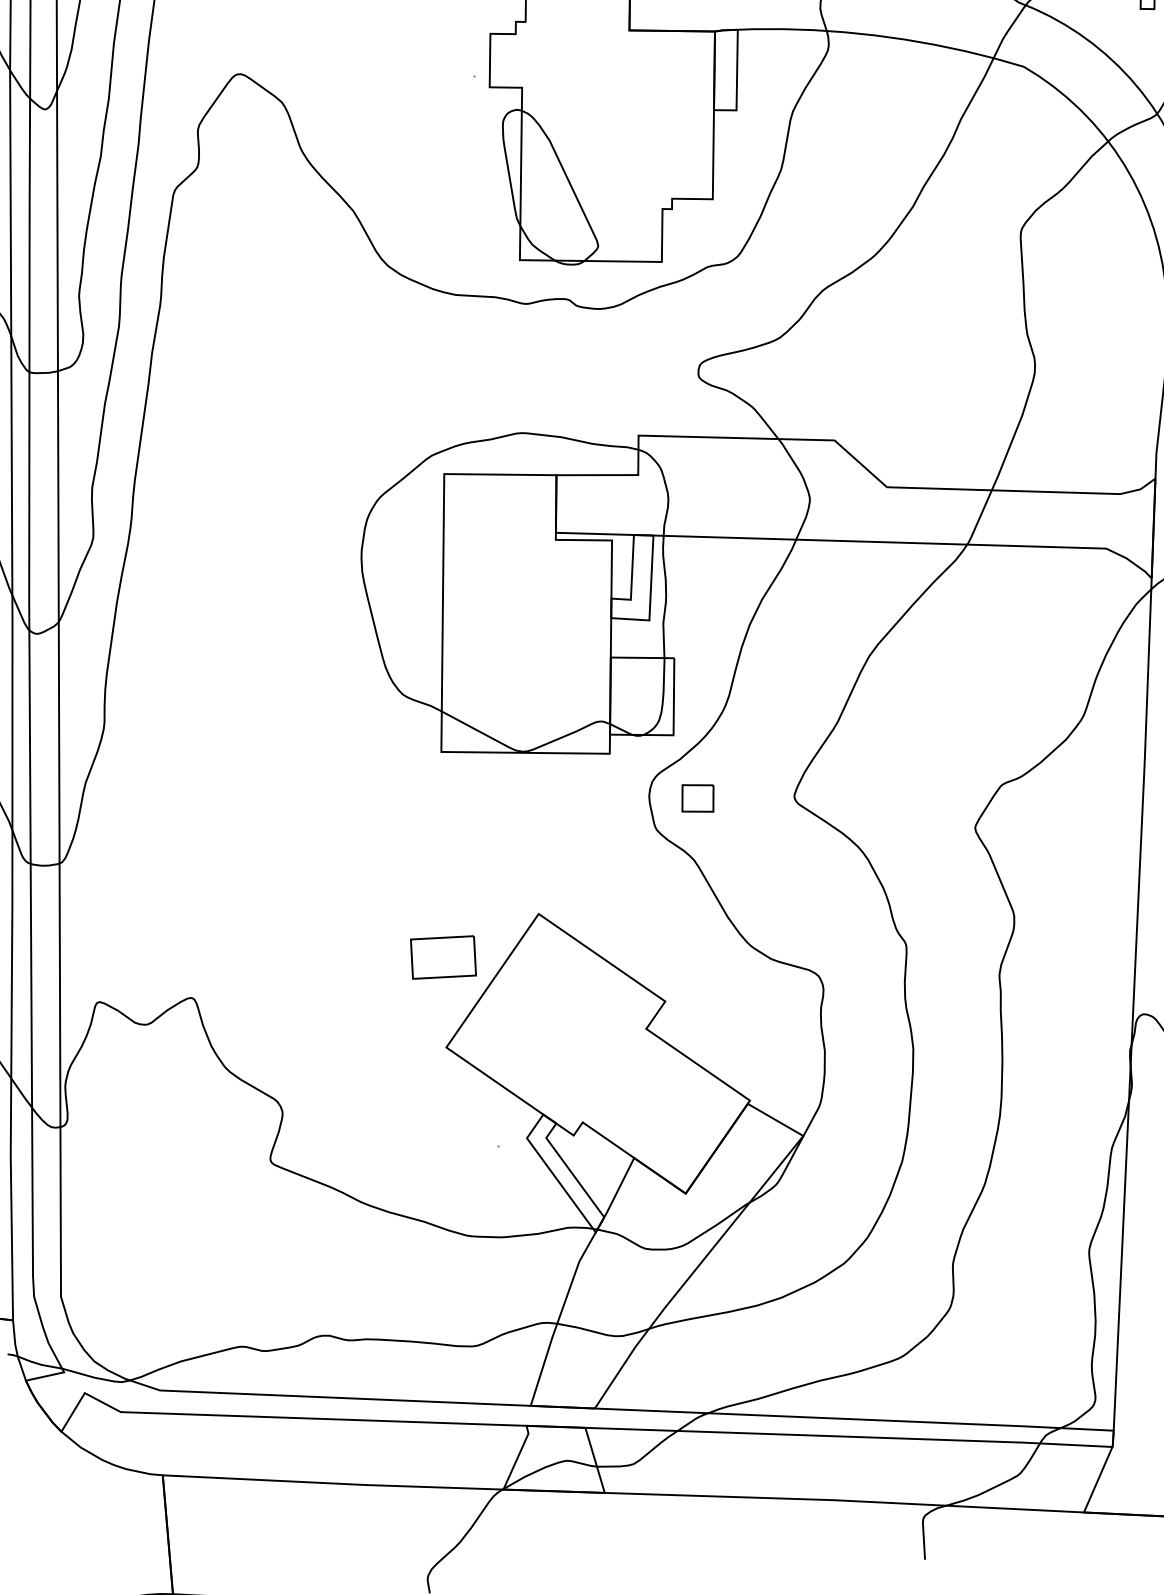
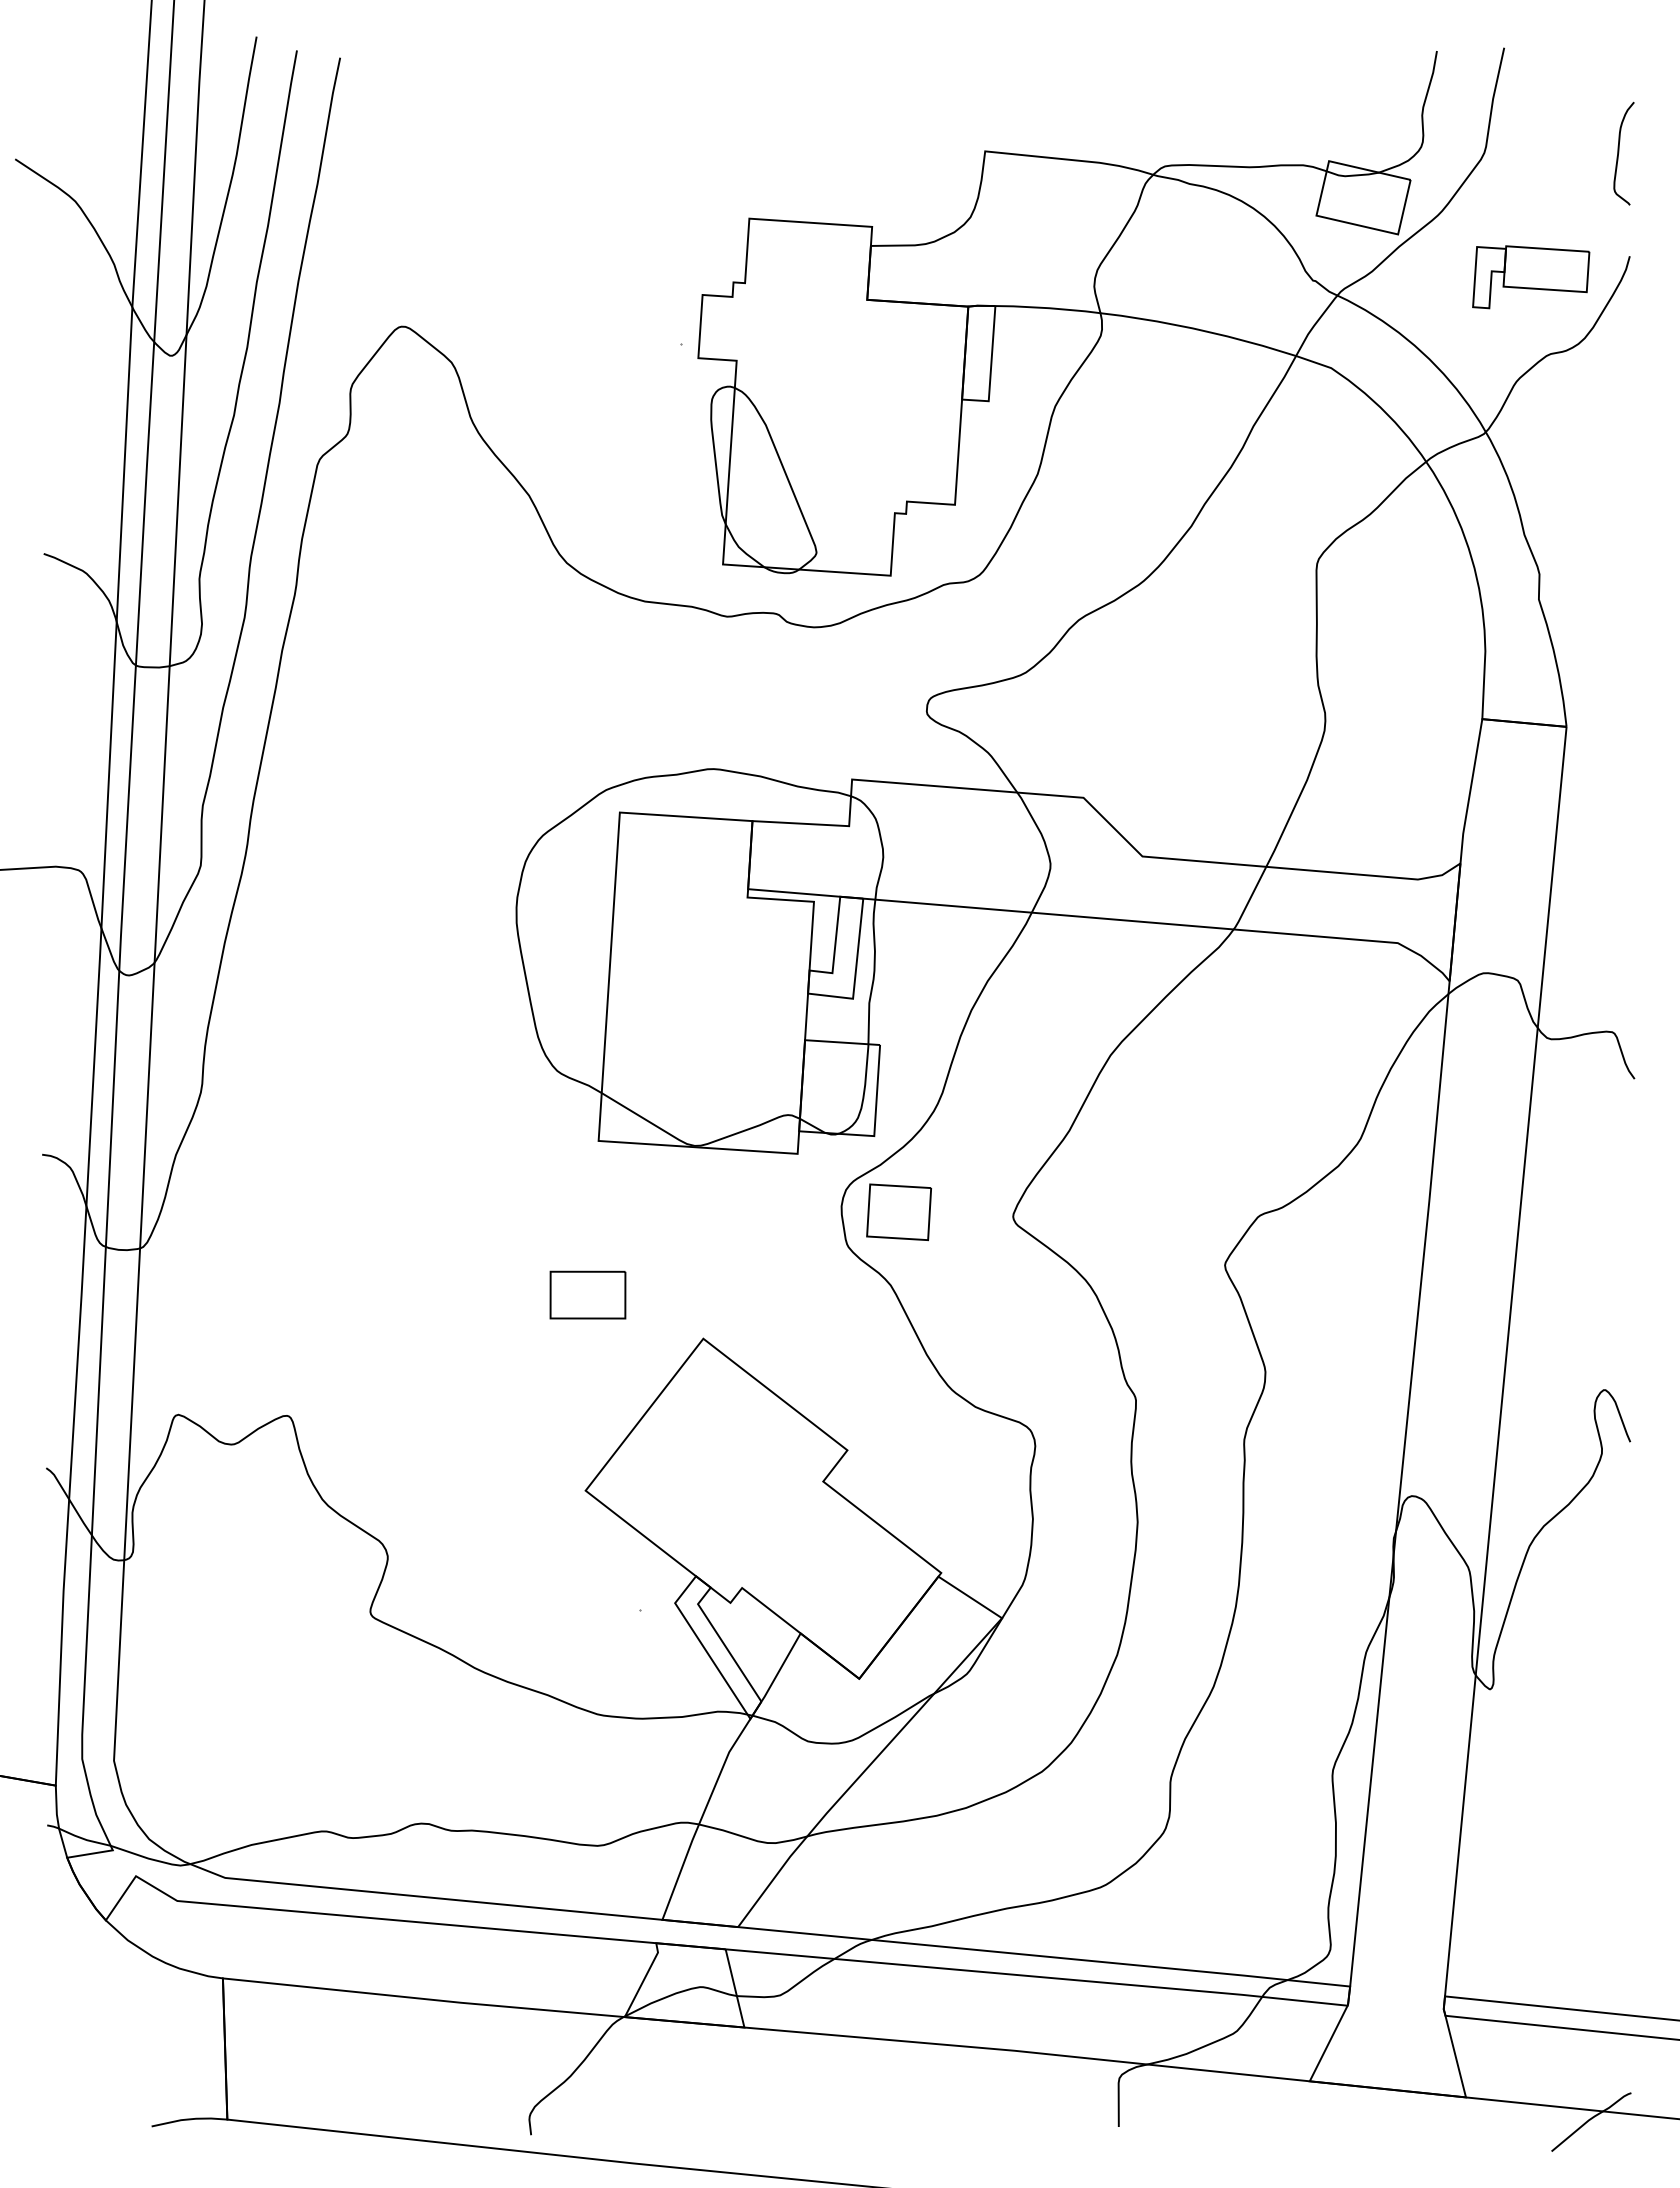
part: (697, 798) -> (898, 1212), size x1.67
part: (443, 957) -> (587, 1294), moved

